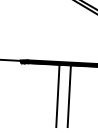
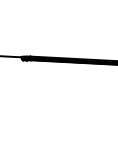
line: (57, 95) -> (69, 102), removed
line: (68, 96) -> (83, 103), removed

